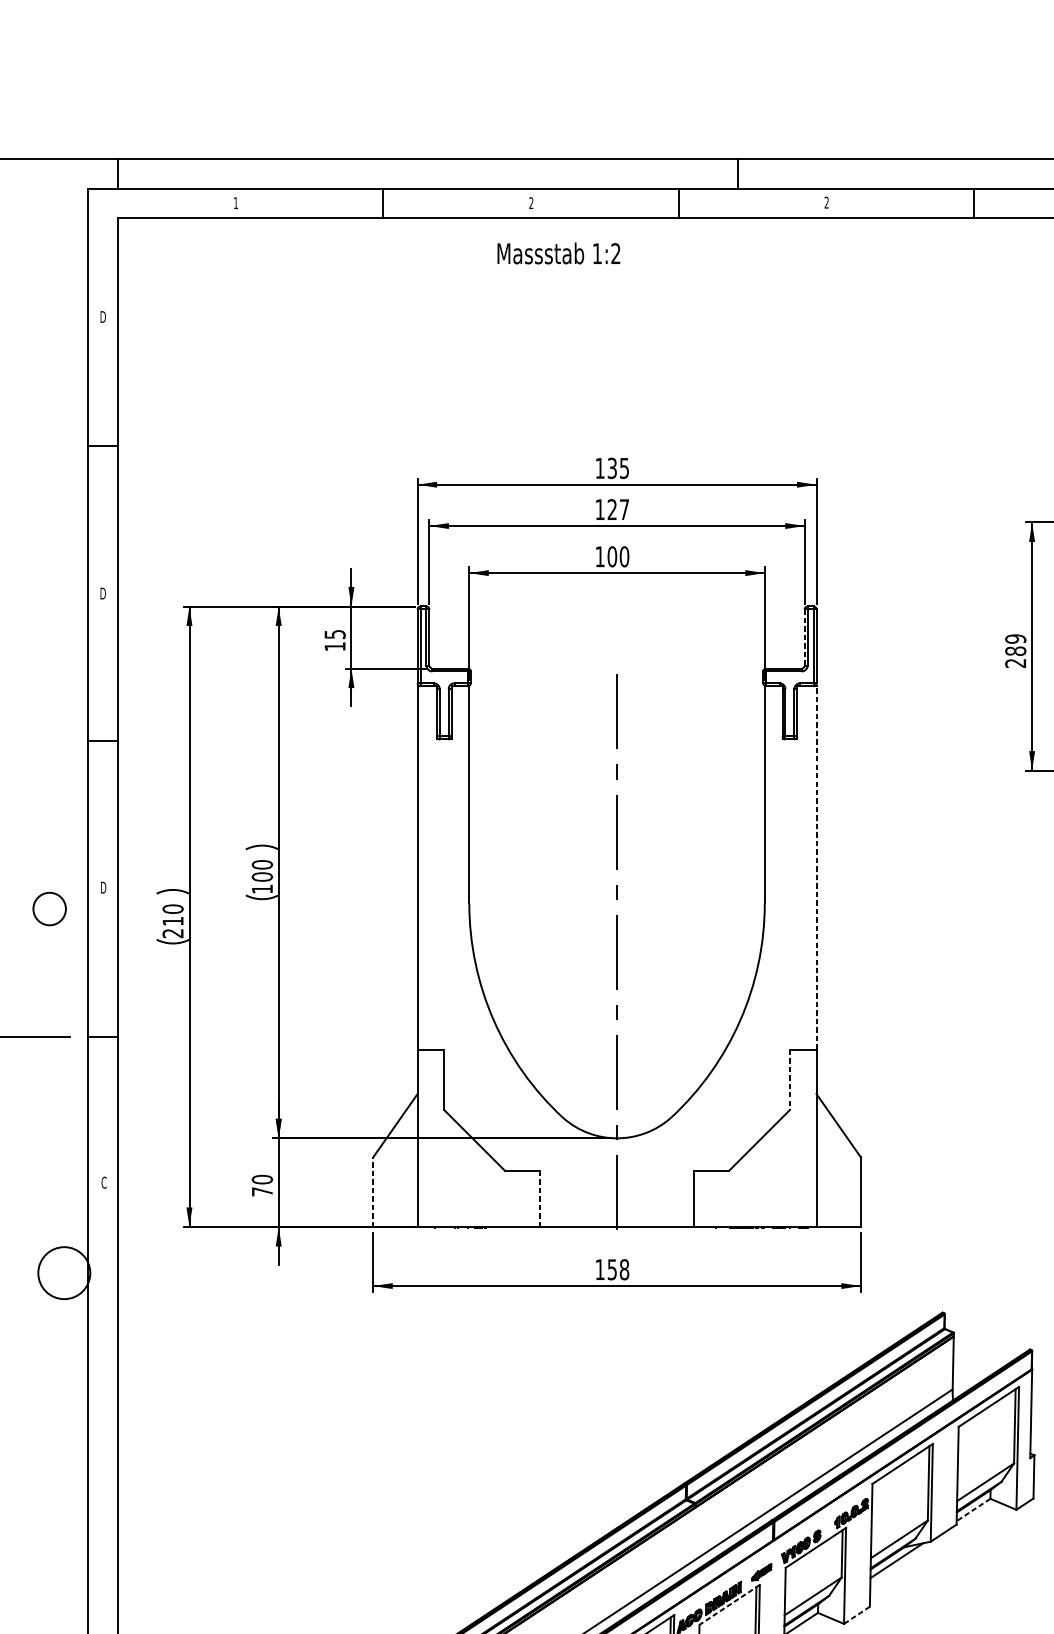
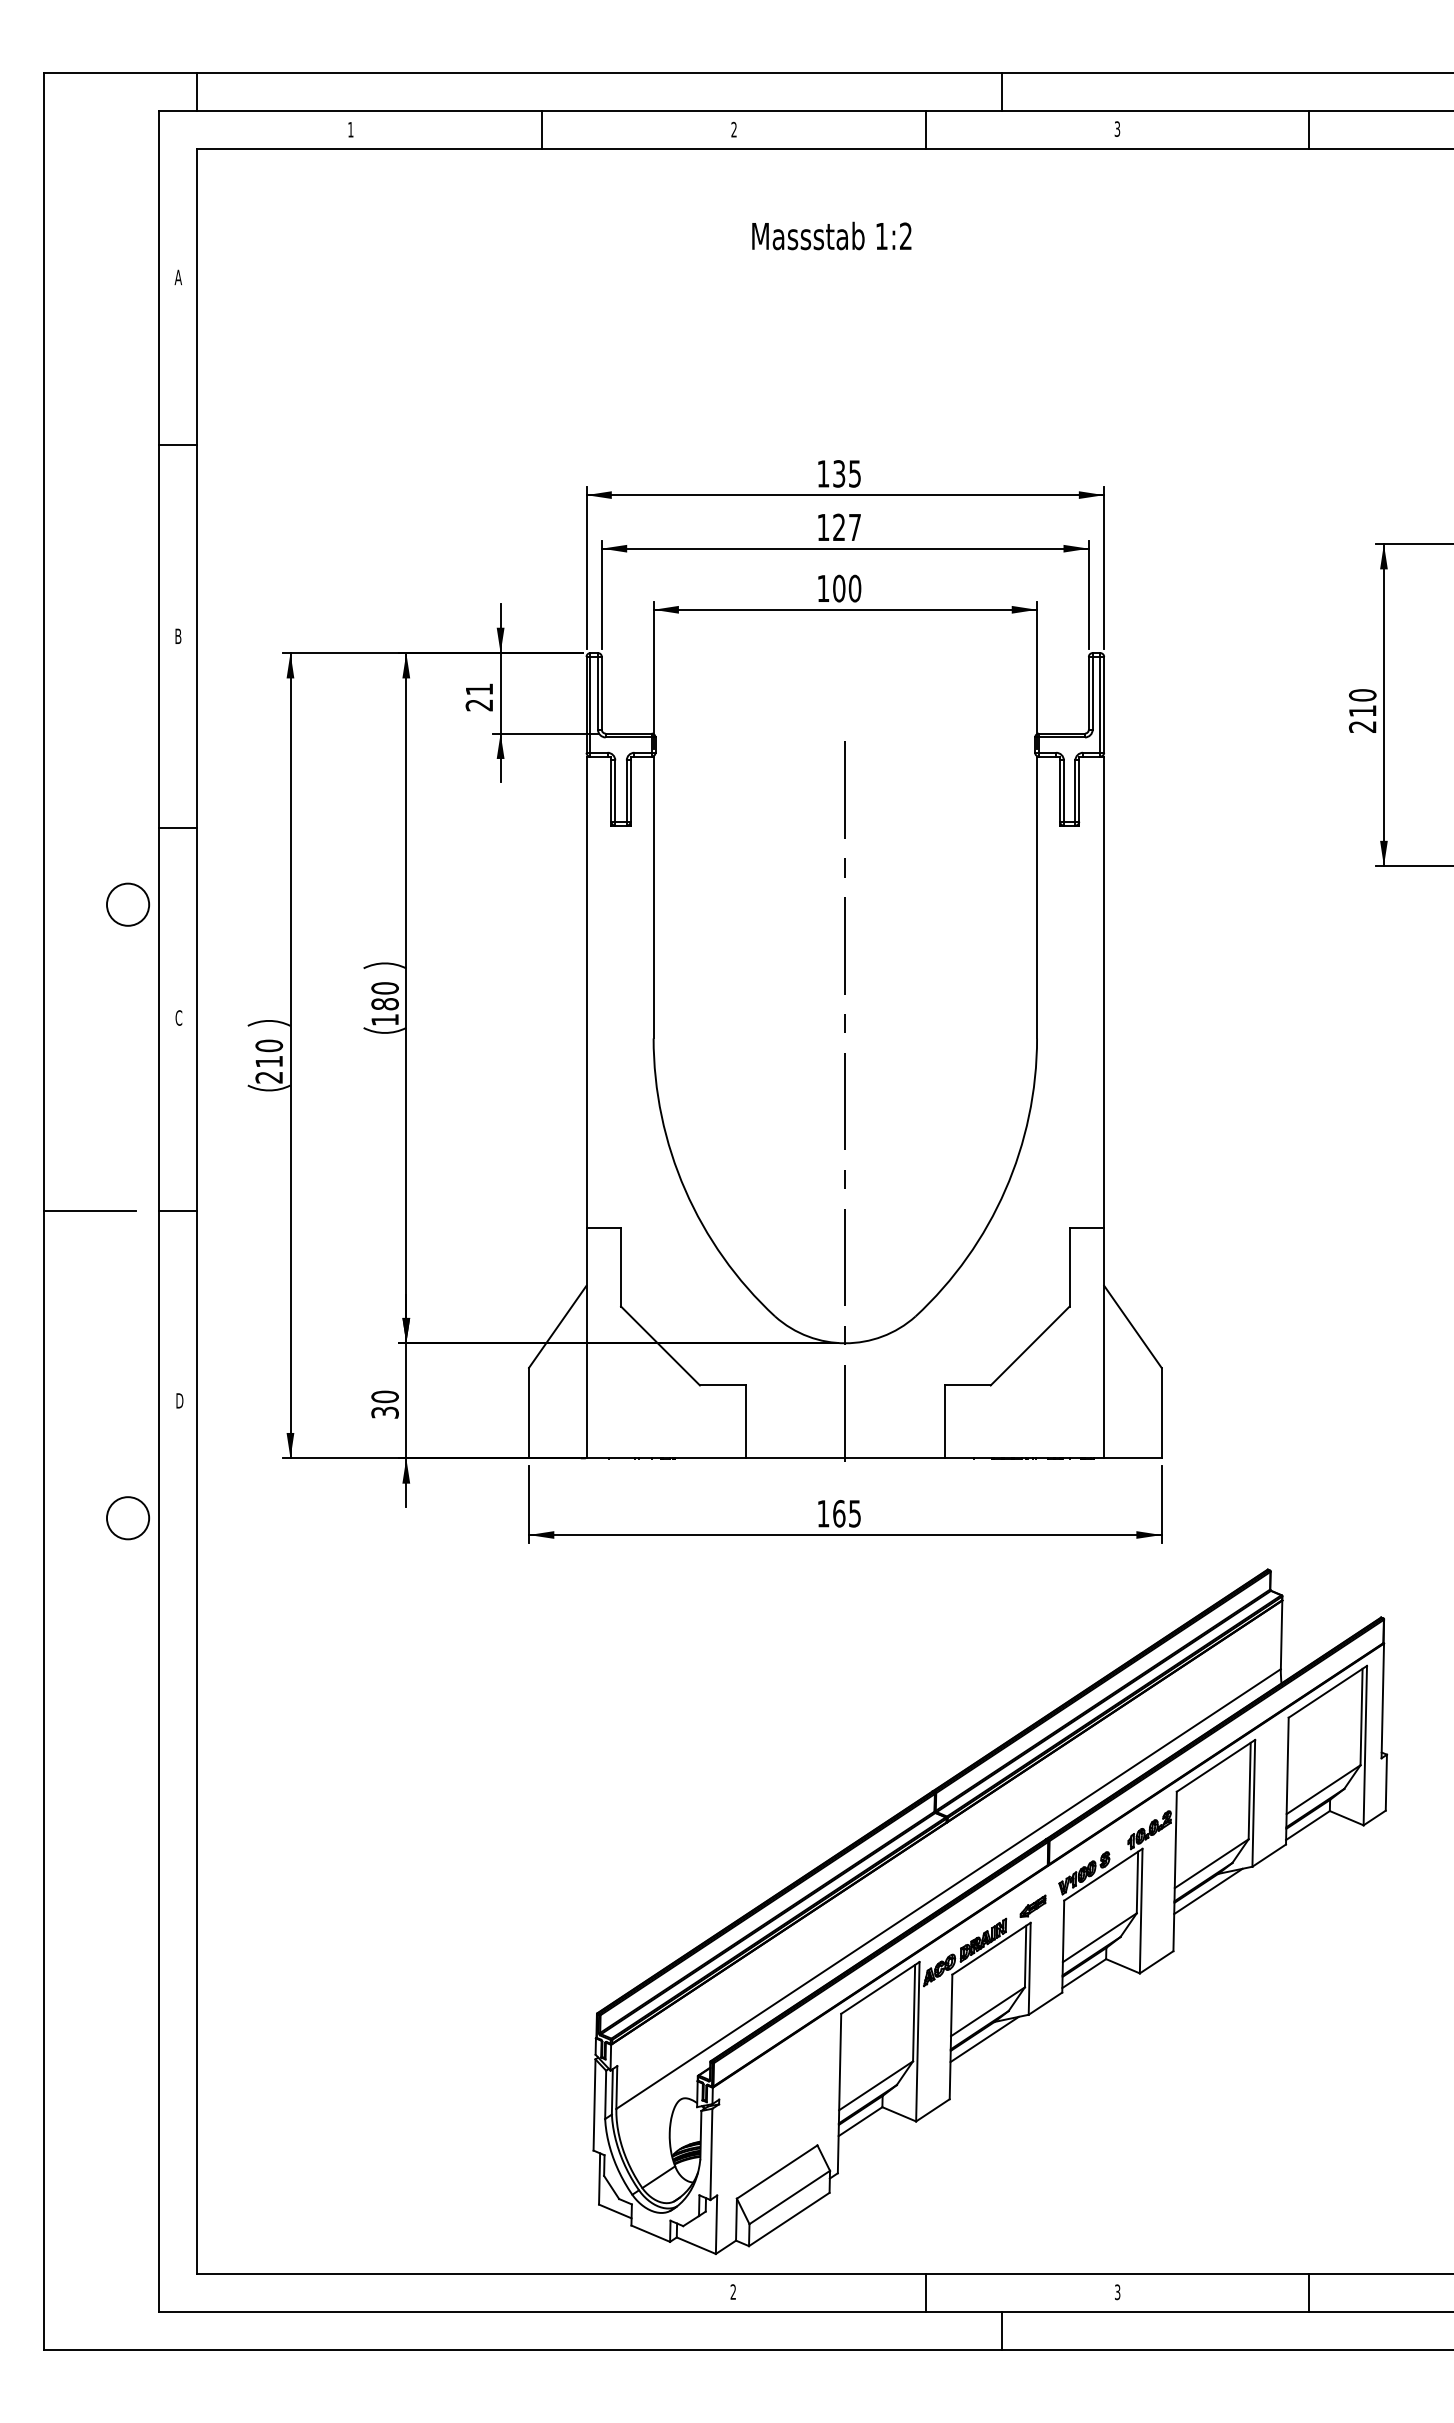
text: (826, 202) -> (1117, 128), 2 -> 3
text: (558, 253) -> (831, 235), moved
text: (103, 317) -> (178, 277), D -> A
text: (103, 592) -> (178, 635), D -> B
line: (804, 636) -> (1088, 692), dashed -> solid
text: (335, 640) -> (479, 697), 15 -> 21
text: (1015, 645) -> (1362, 703), 289 -> 210
line: (816, 868) -> (1104, 992), dashed -> solid
text: (261, 877) -> (384, 1004), 100 -> 180
text: (103, 887) -> (178, 1017), D -> C
circle: (49, 908) -> (127, 904), moved
line: (789, 1079) -> (1069, 1267), dashed -> solid
text: (103, 1182) -> (179, 1400), C -> D
text: (261, 1191) -> (384, 1412), 70 -> 30
line: (373, 1191) -> (529, 1412), dashed -> solid
line: (540, 1198) -> (745, 1421), dashed -> solid
text: (618, 1269) -> (847, 1513), 158 -> 165
circle: (63, 1273) -> (127, 1518), size x0.62
line: (973, 1509) -> (1307, 1825), dashed -> solid
line: (729, 1604) -> (991, 1948), dashed -> solid
line: (856, 1615) -> (1156, 1962), dashed -> solid

